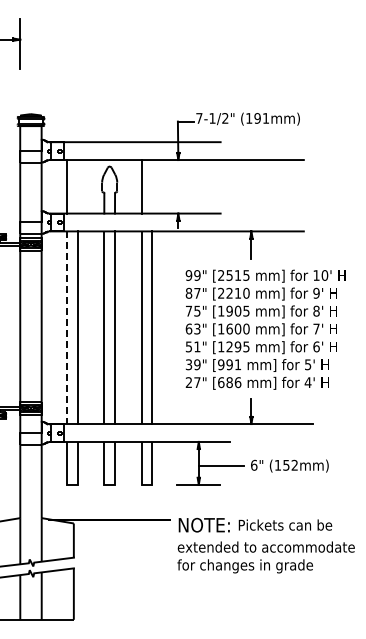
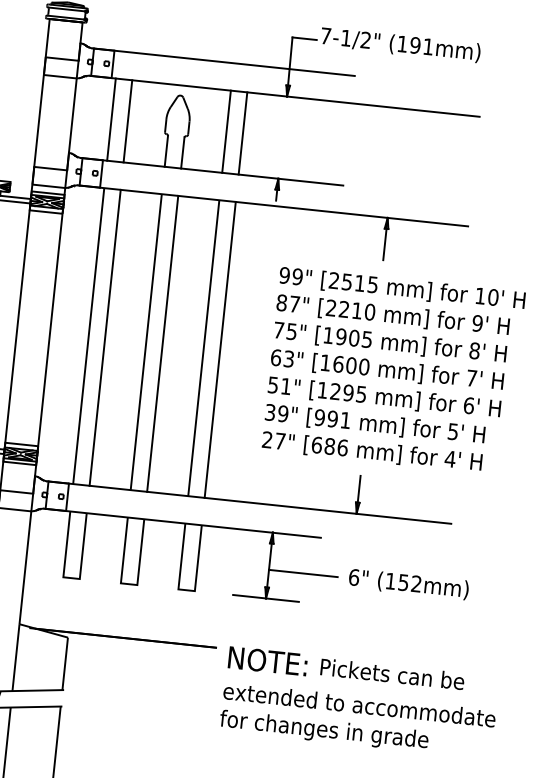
line: (77, 186) -> (127, 120), added
line: (152, 186) -> (243, 133), added
line: (66, 328) -> (88, 337), dashed -> solid

